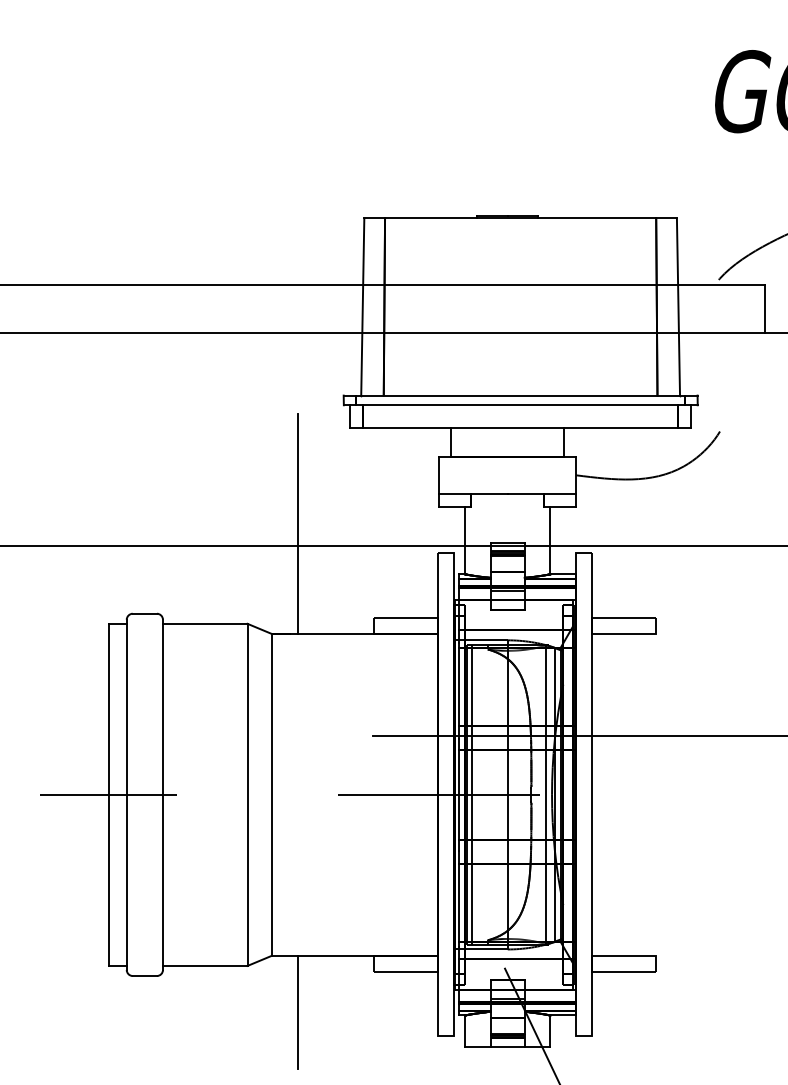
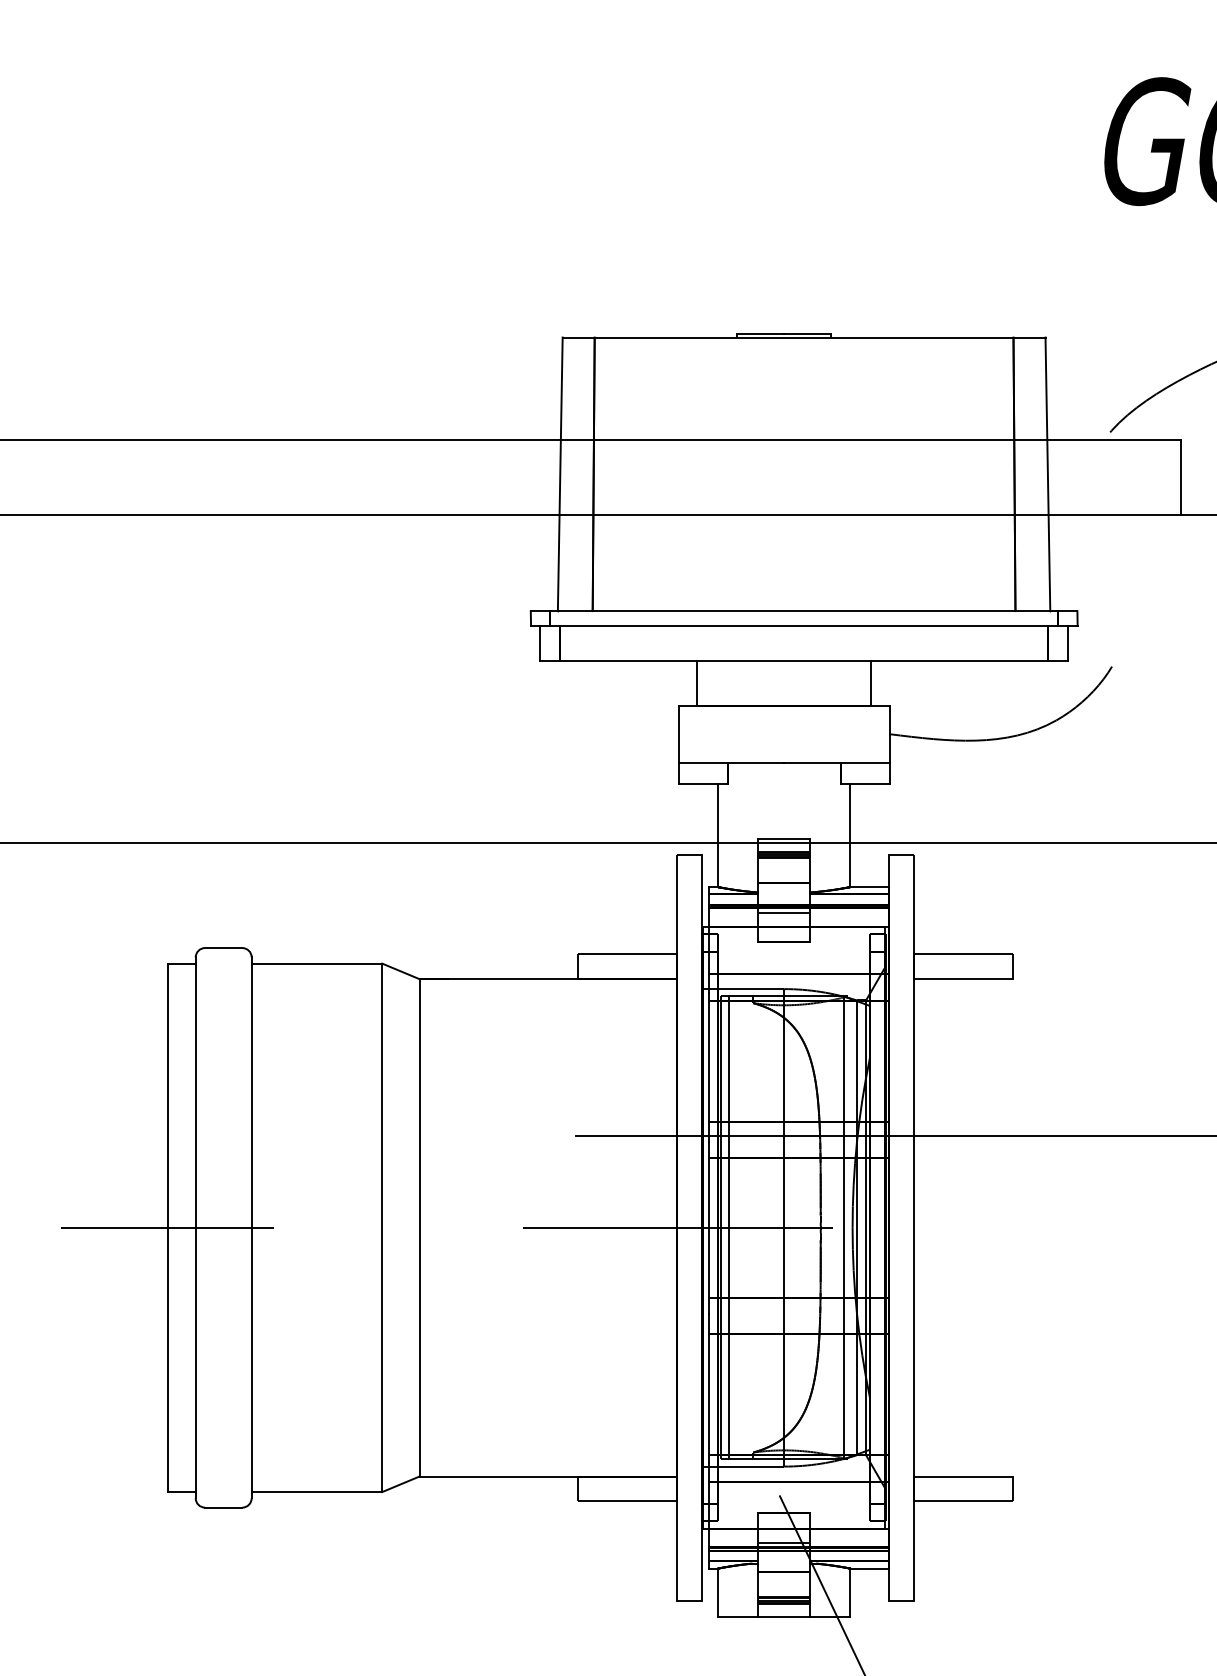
line: (297, 523) -> (459, 808), removed
line: (297, 1011) -> (459, 1562), removed

